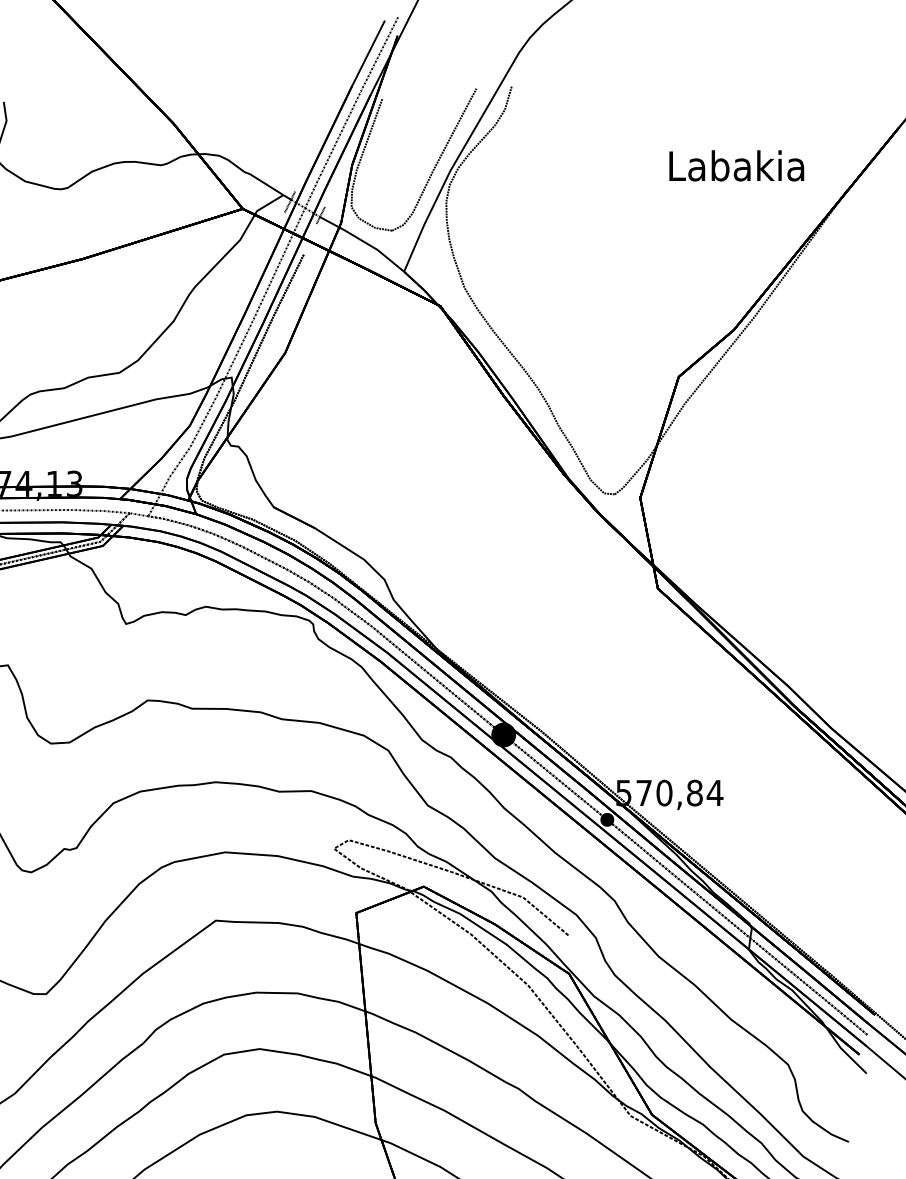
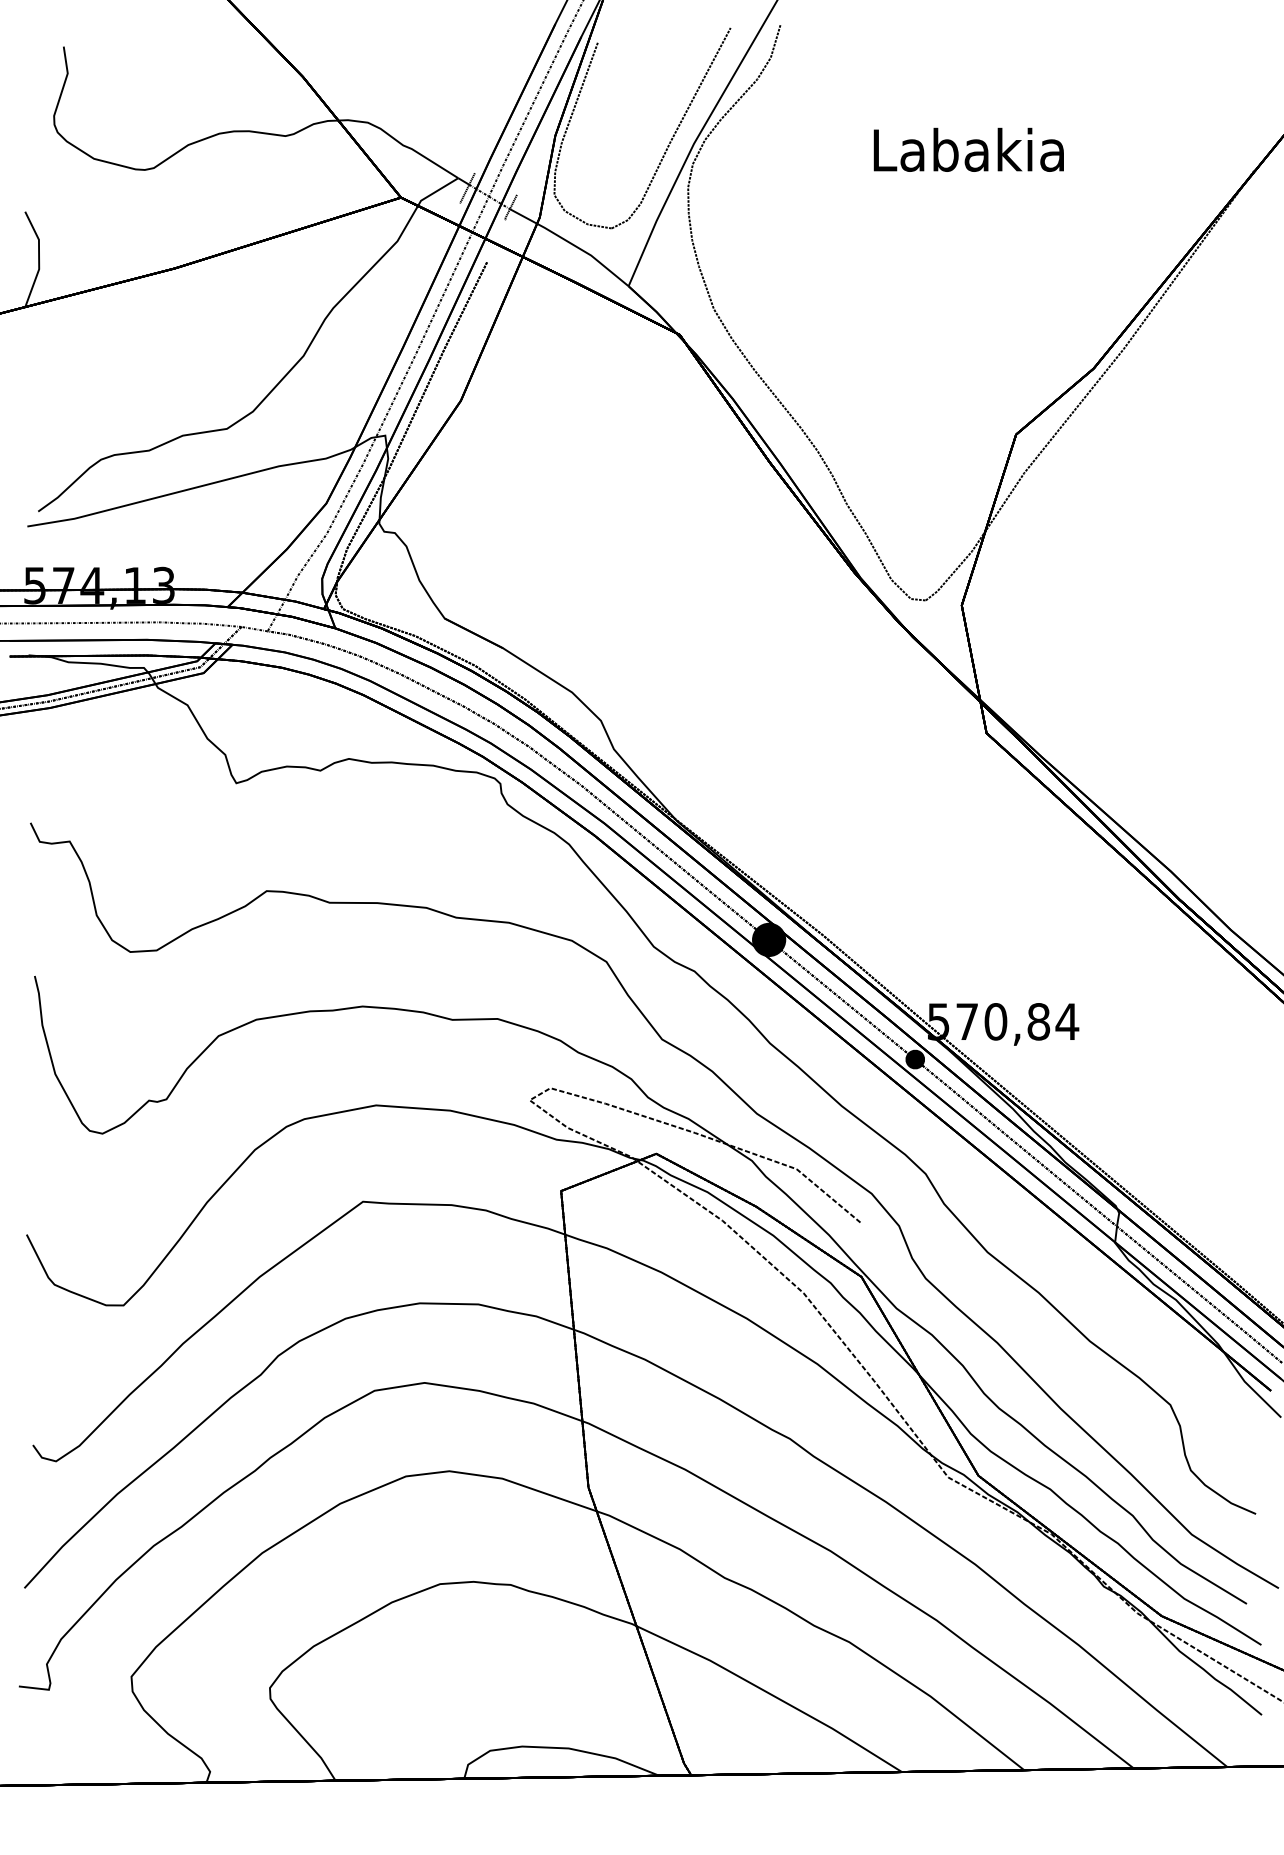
text: (736, 165) -> (968, 149), moved

